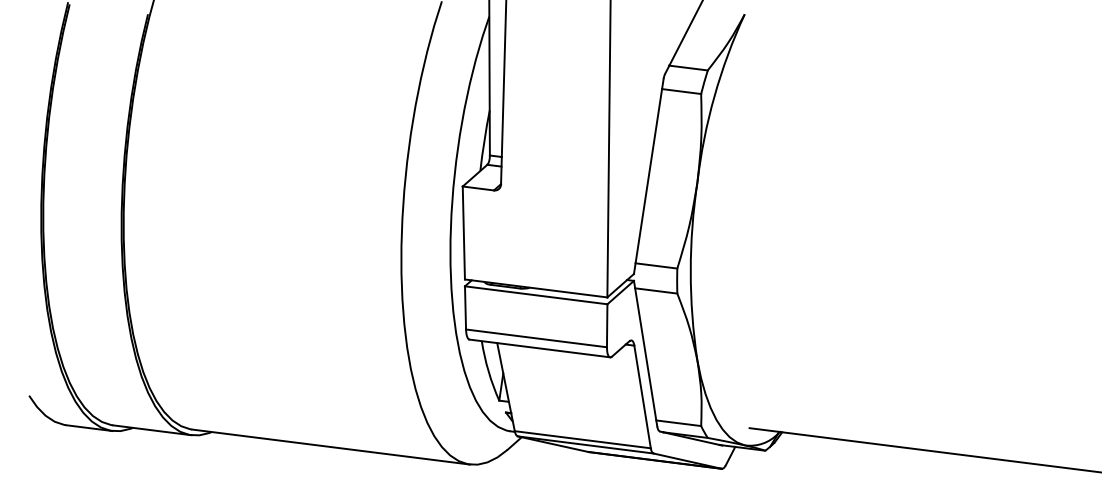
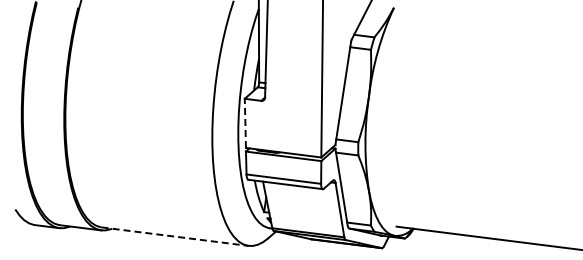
line: (464, 233) -> (245, 123), solid -> dashed
line: (331, 446) -> (175, 236), solid -> dashed

